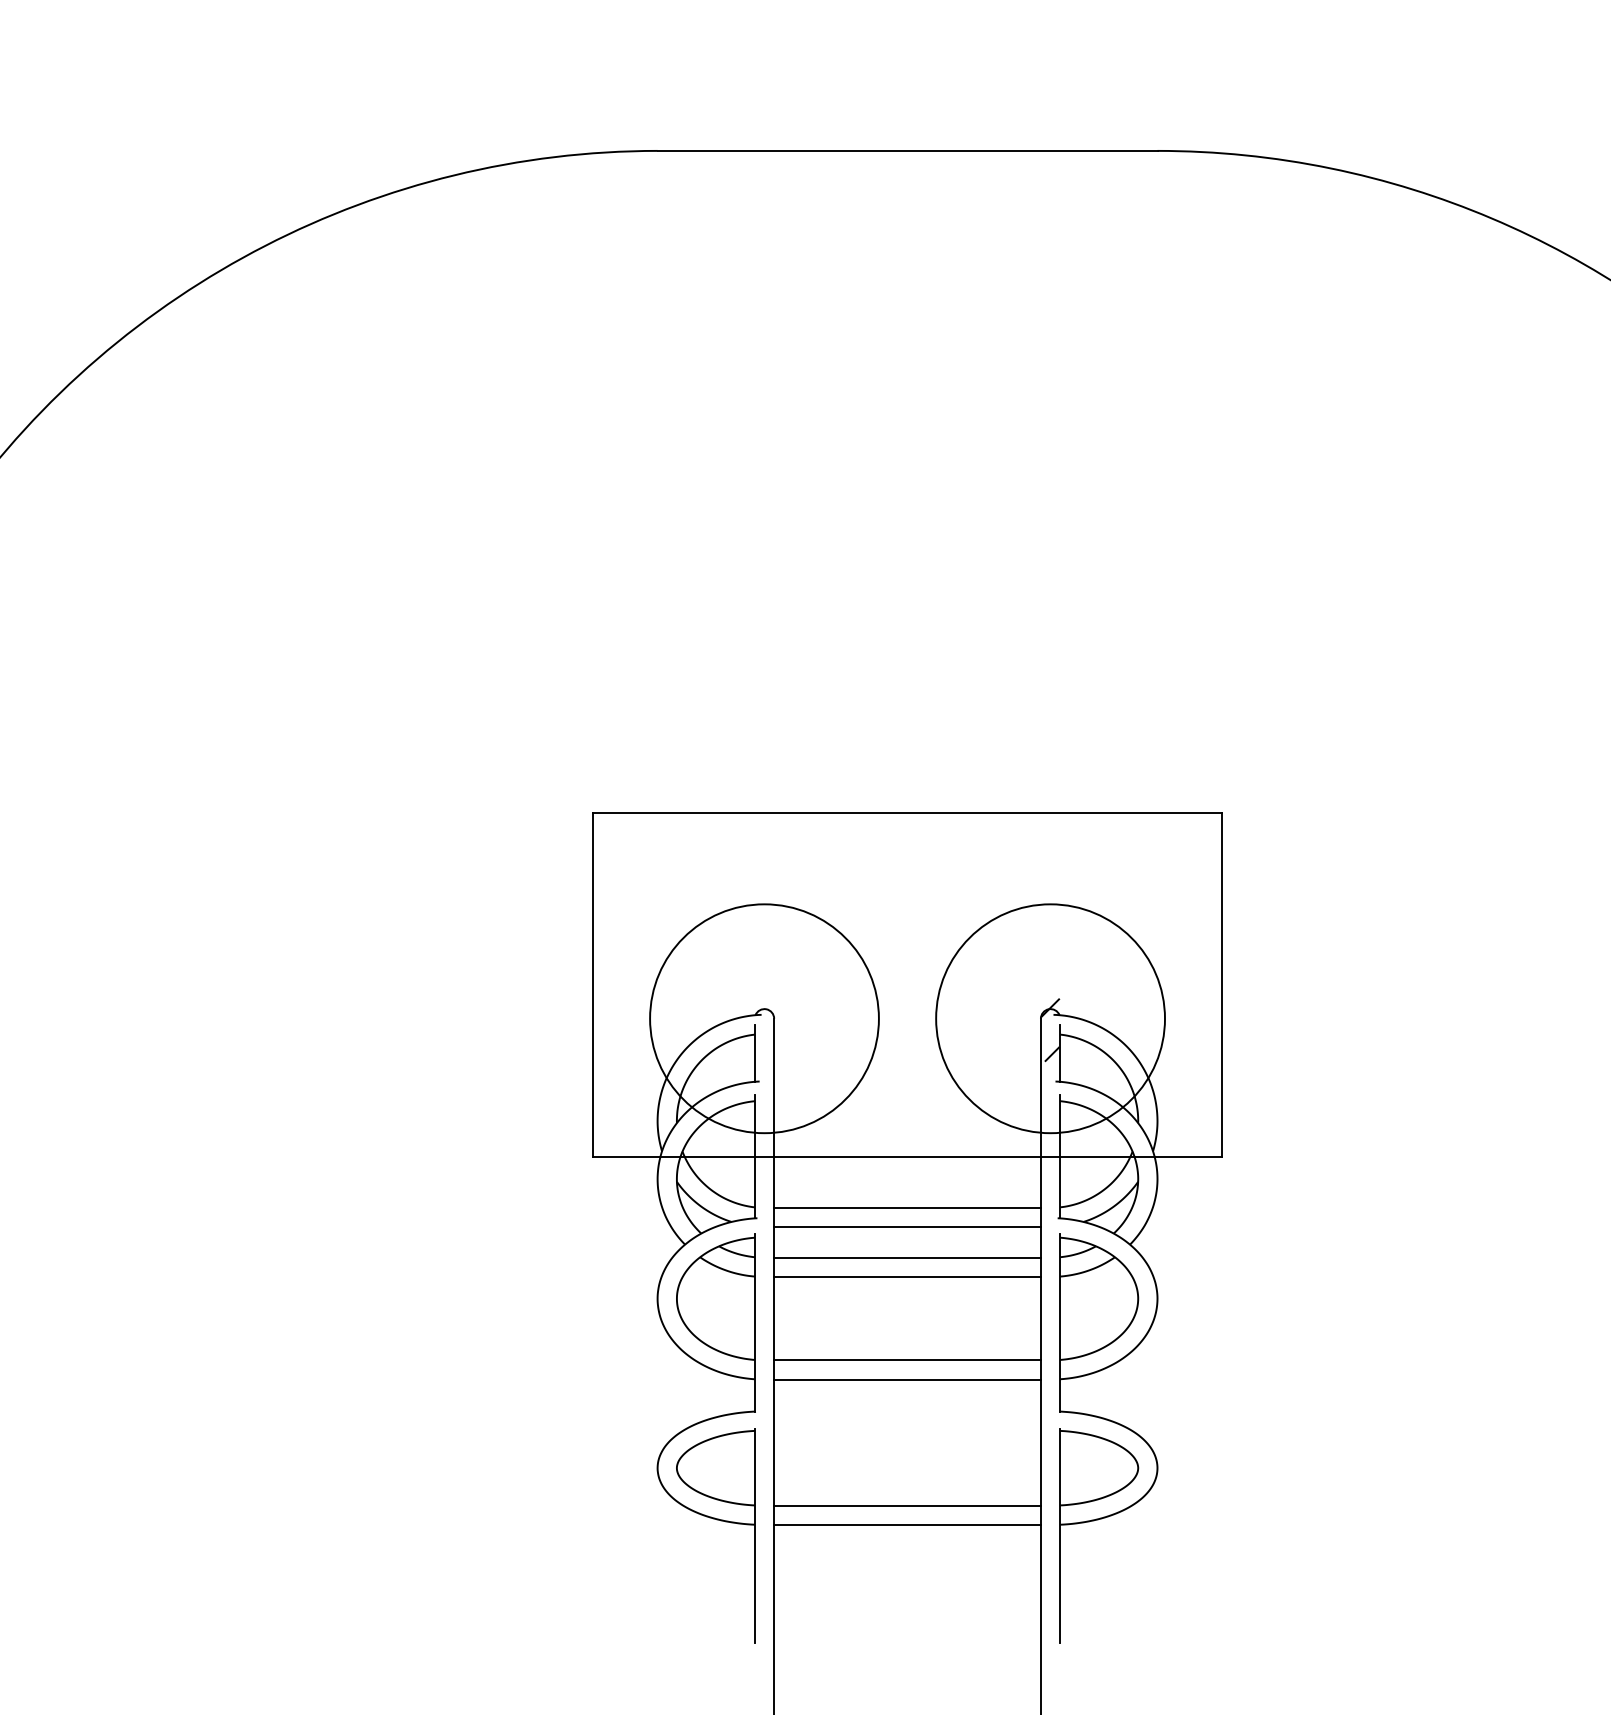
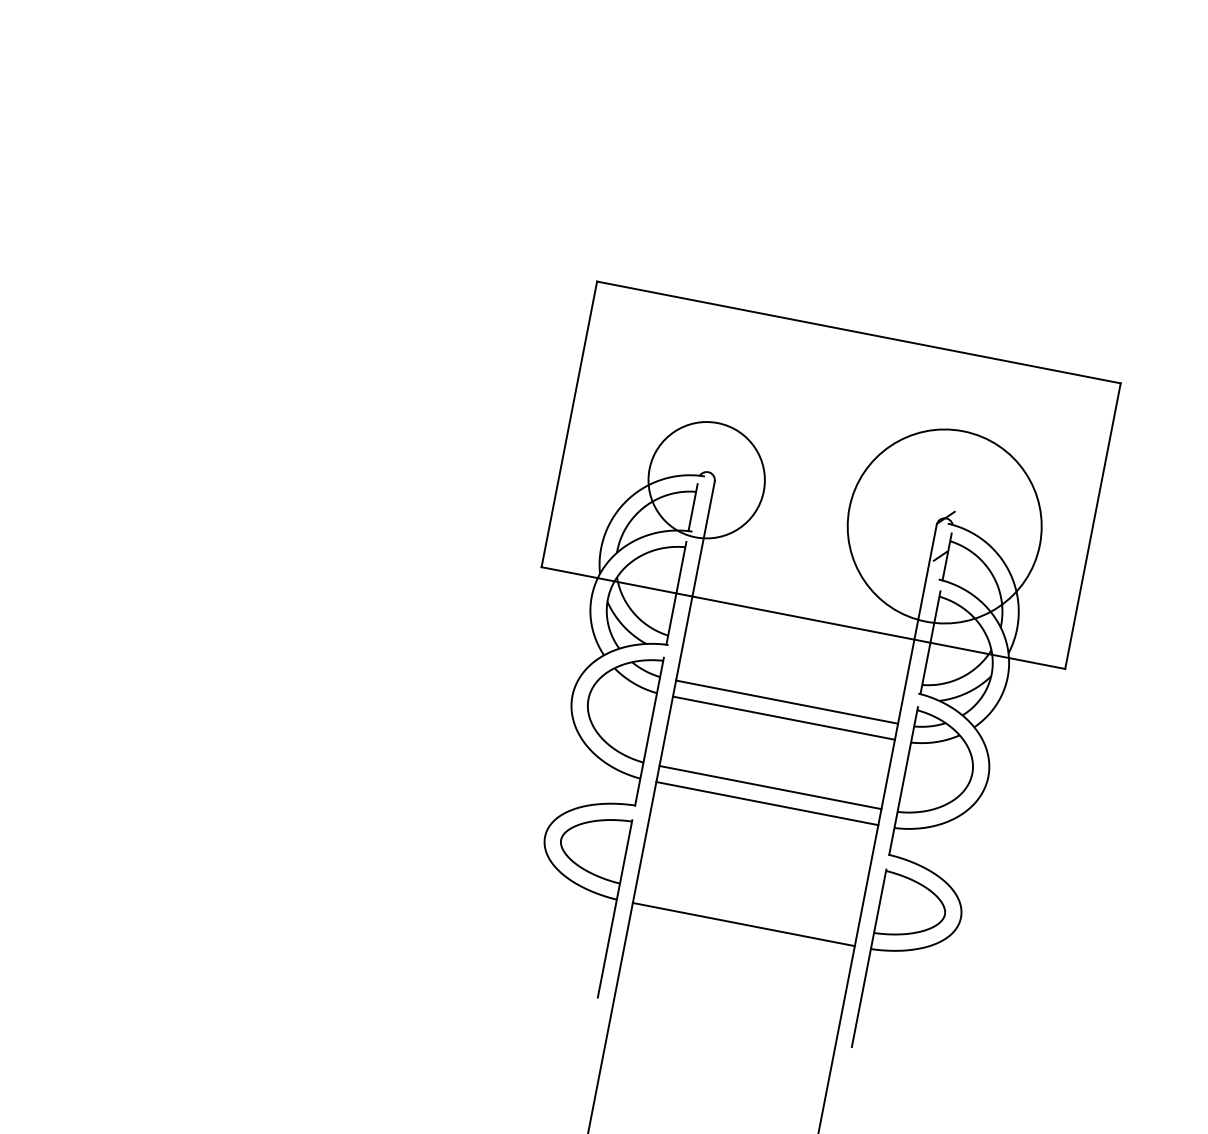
circle: (764, 1018) -> (706, 480), size x0.6
line: (907, 1207) -> (795, 660), removed
line: (907, 1227) -> (791, 677), removed
line: (907, 1505) -> (746, 908), removed

